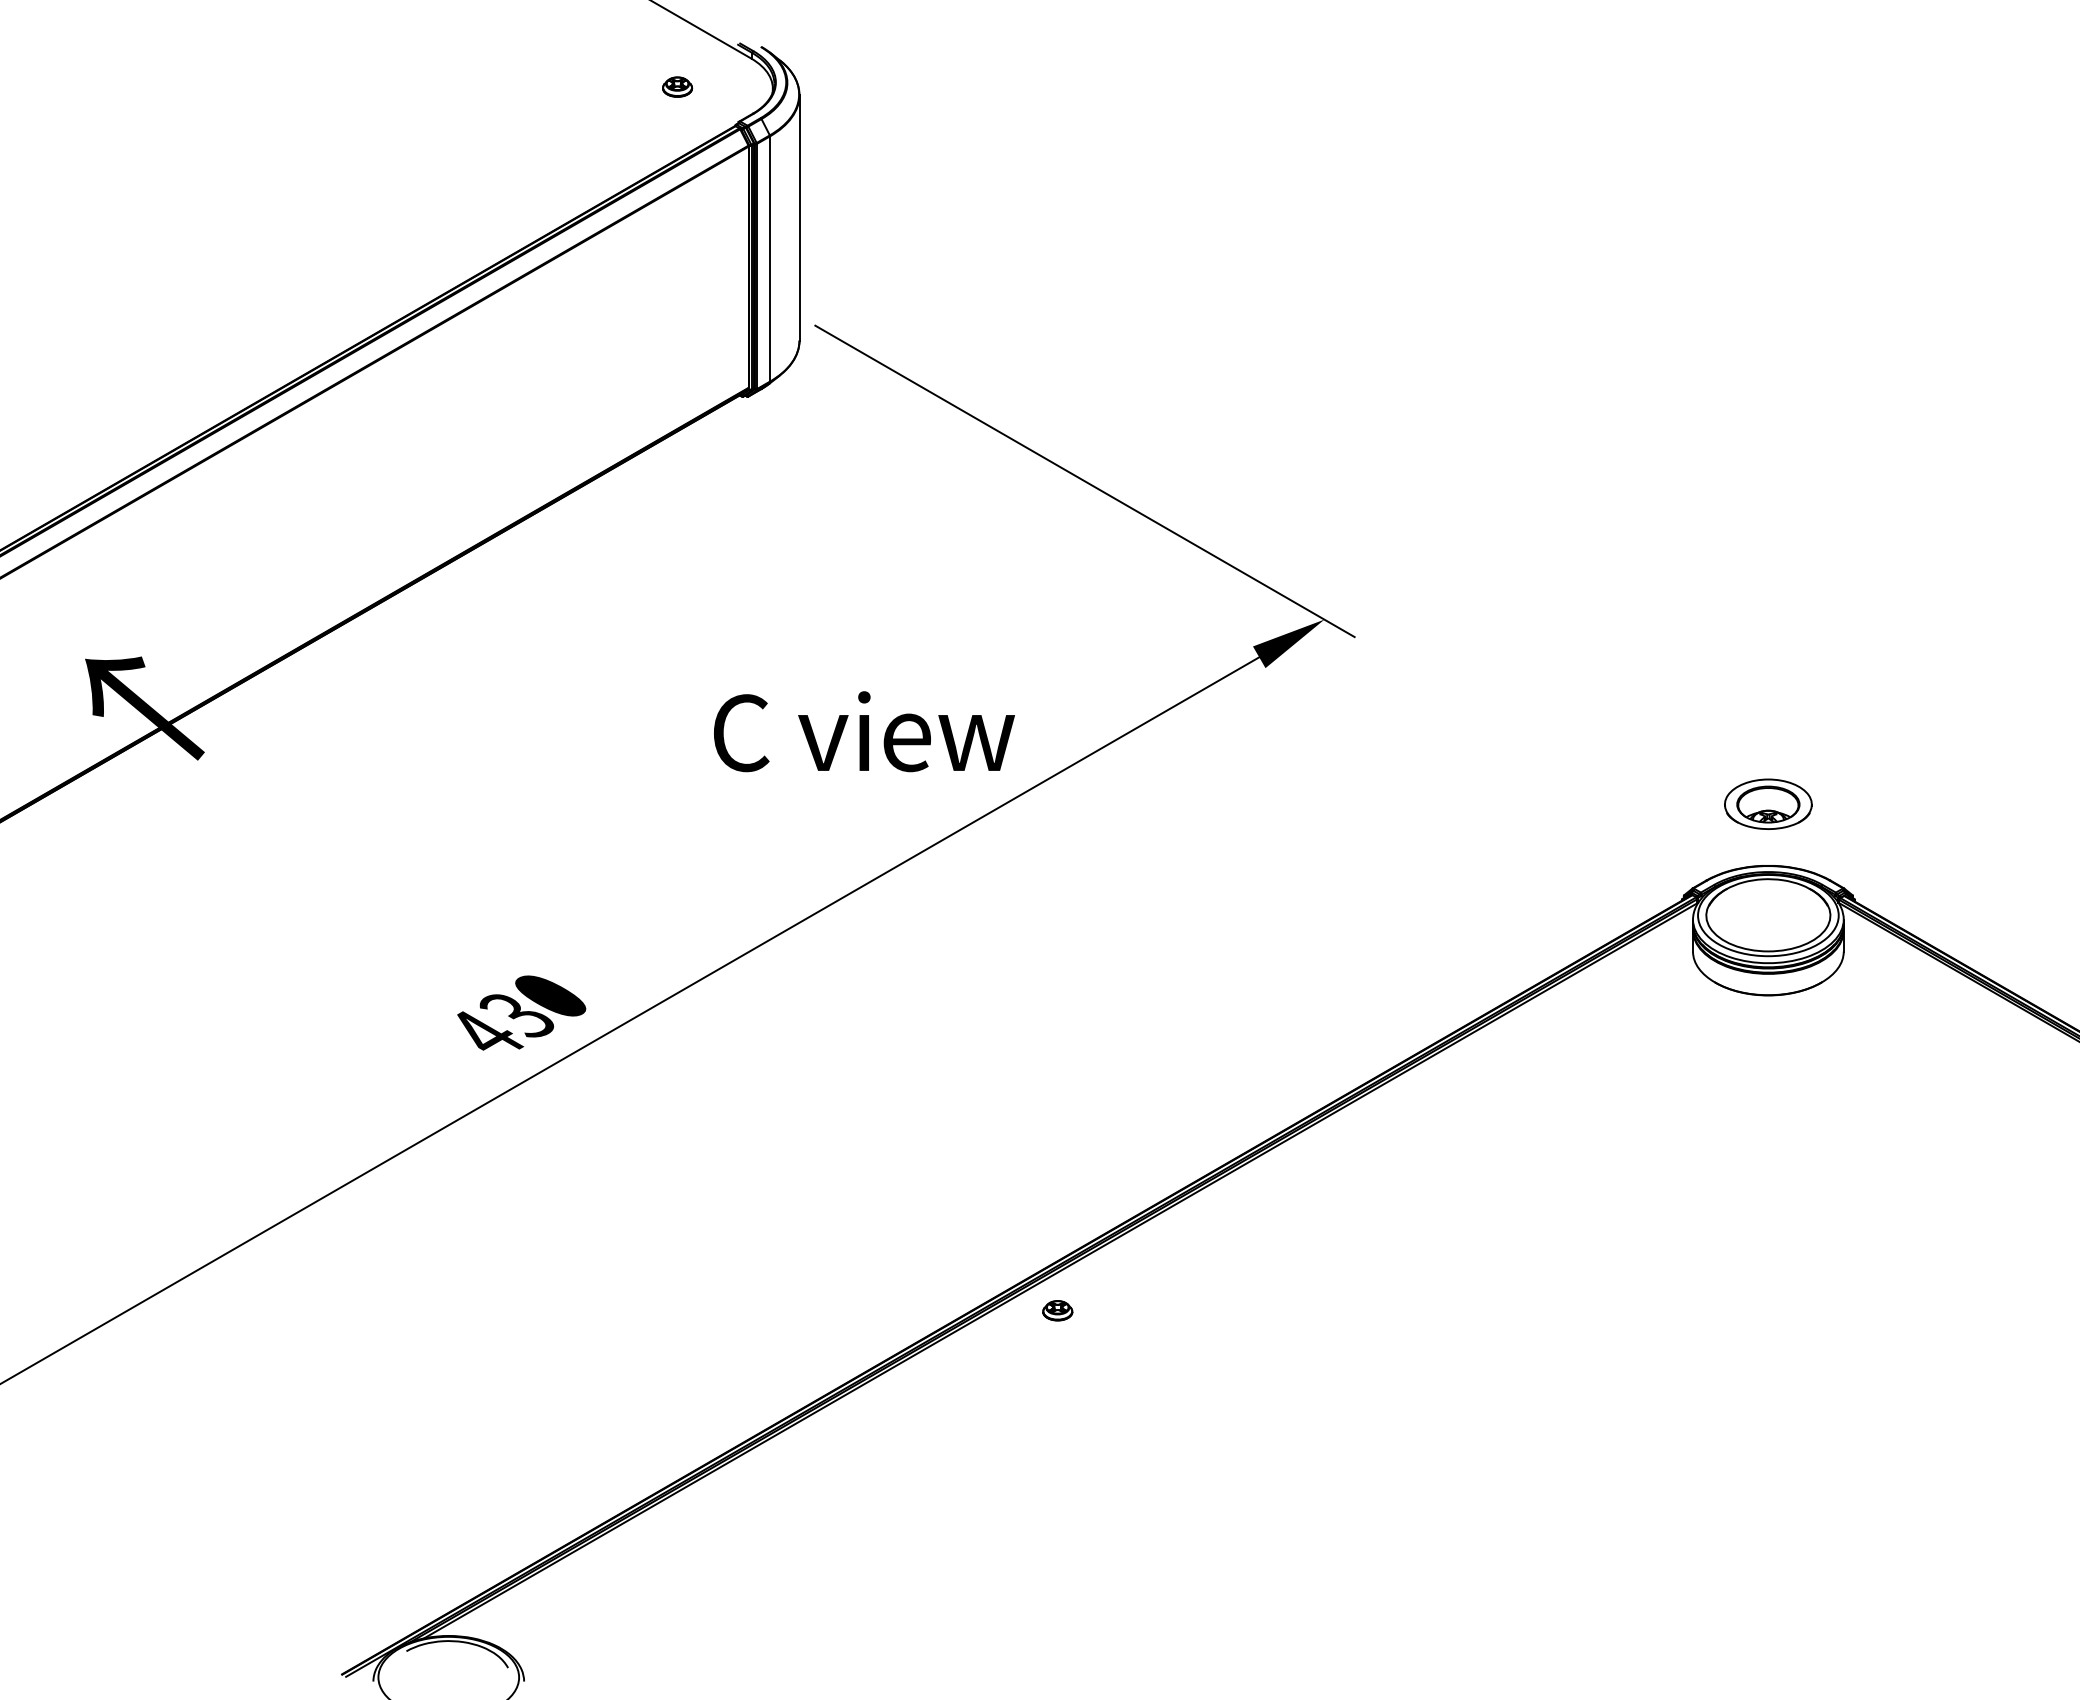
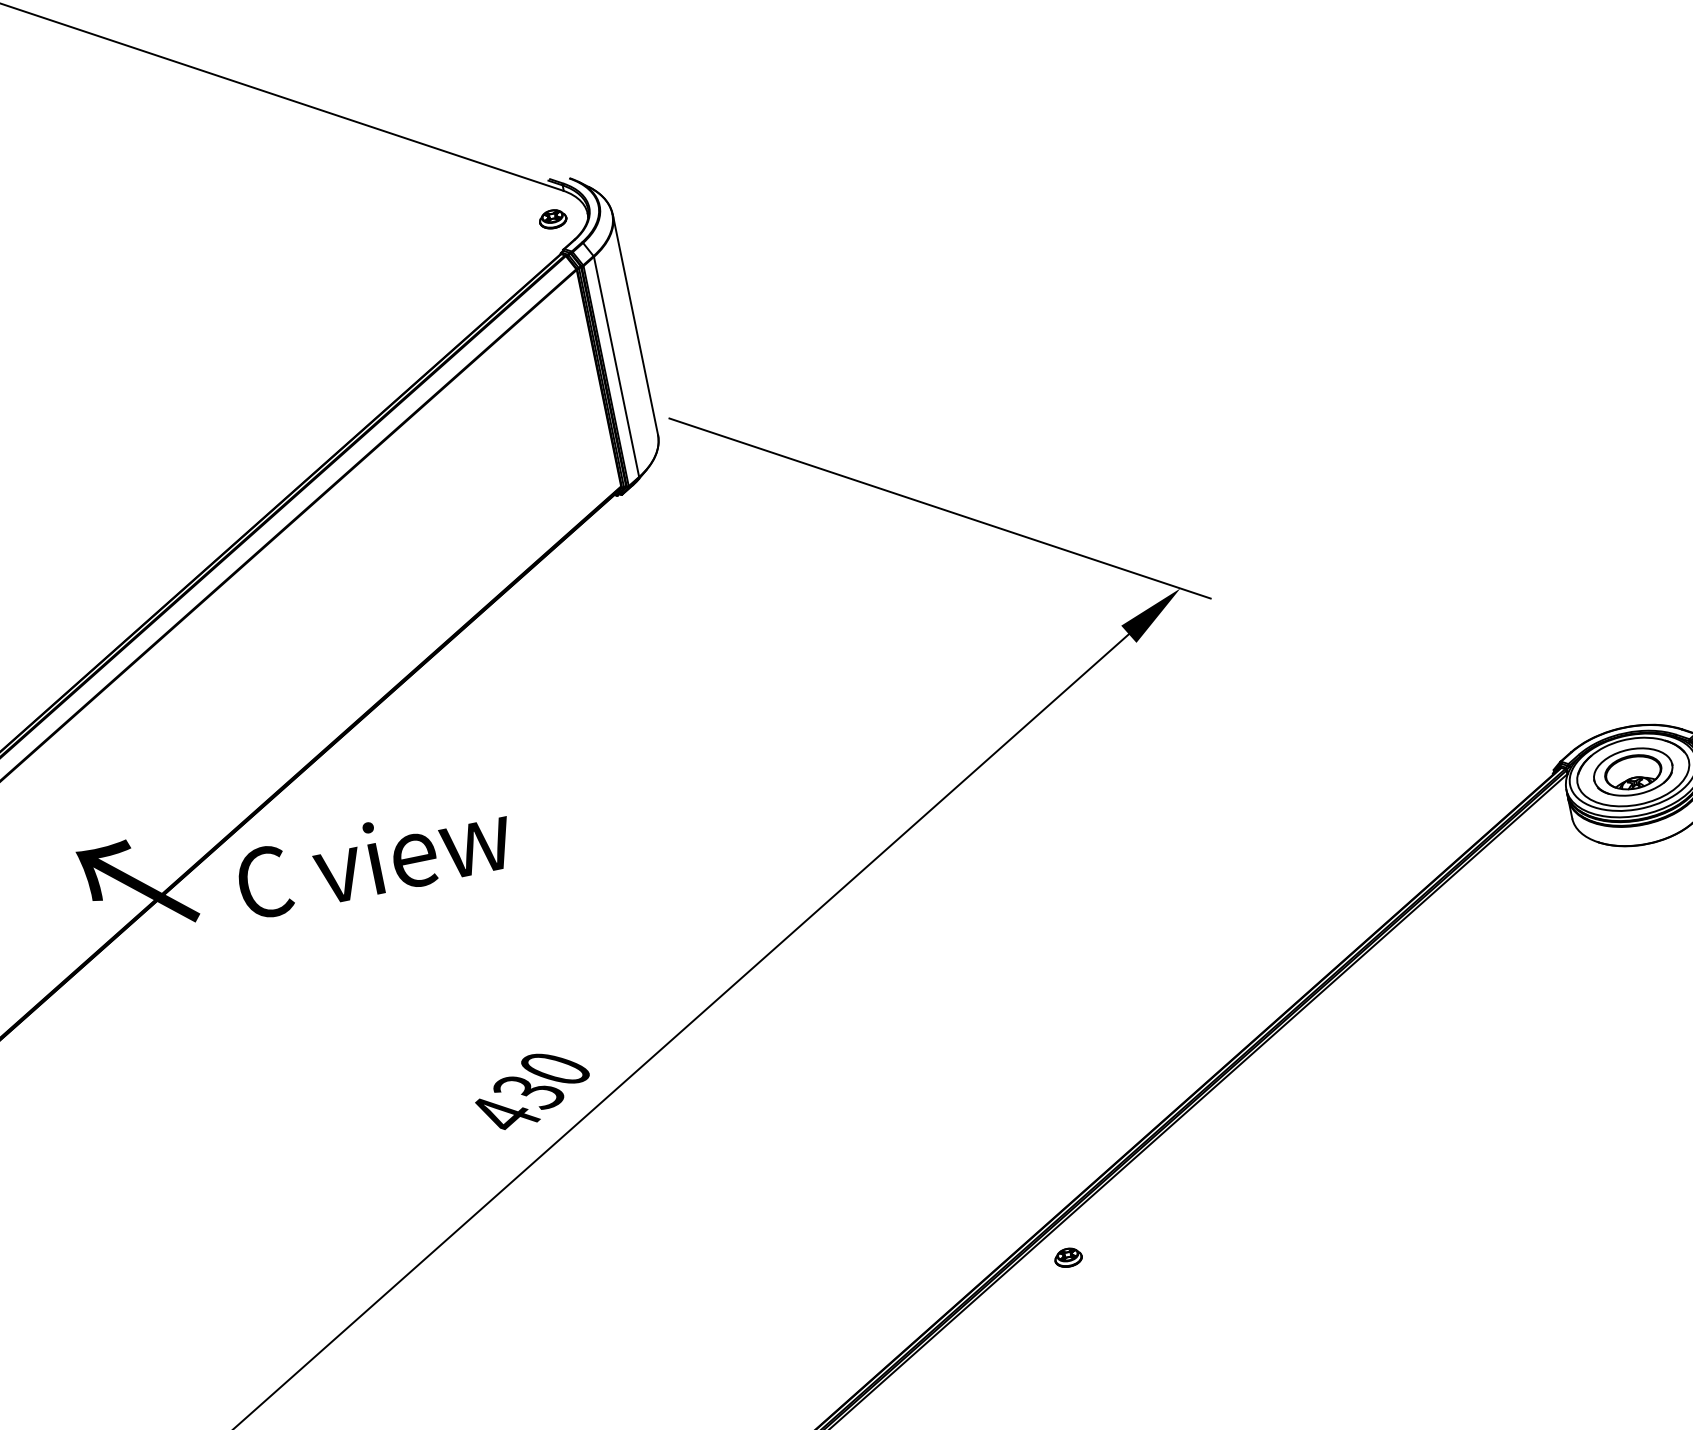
part: (677, 86) -> (552, 218), moved
text: (864, 731) -> (374, 858), moved
part: (1768, 803) -> (1633, 771), moved

